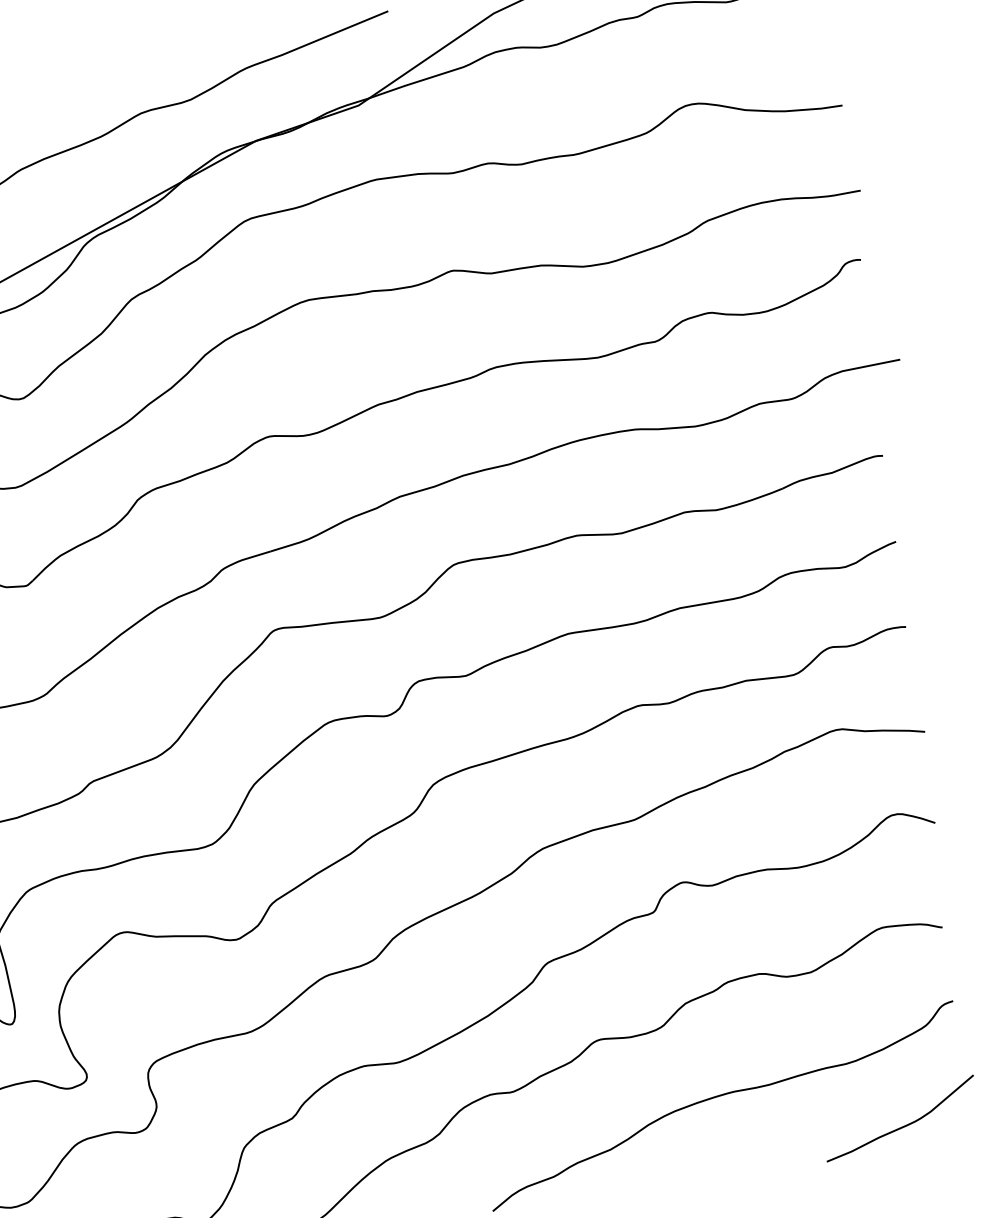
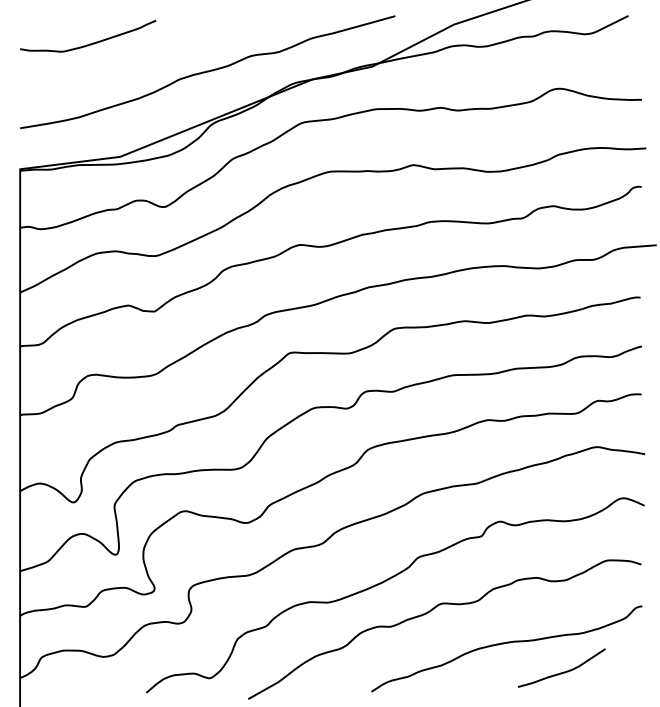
curve: (904, 1124) -> (563, 671), moved

